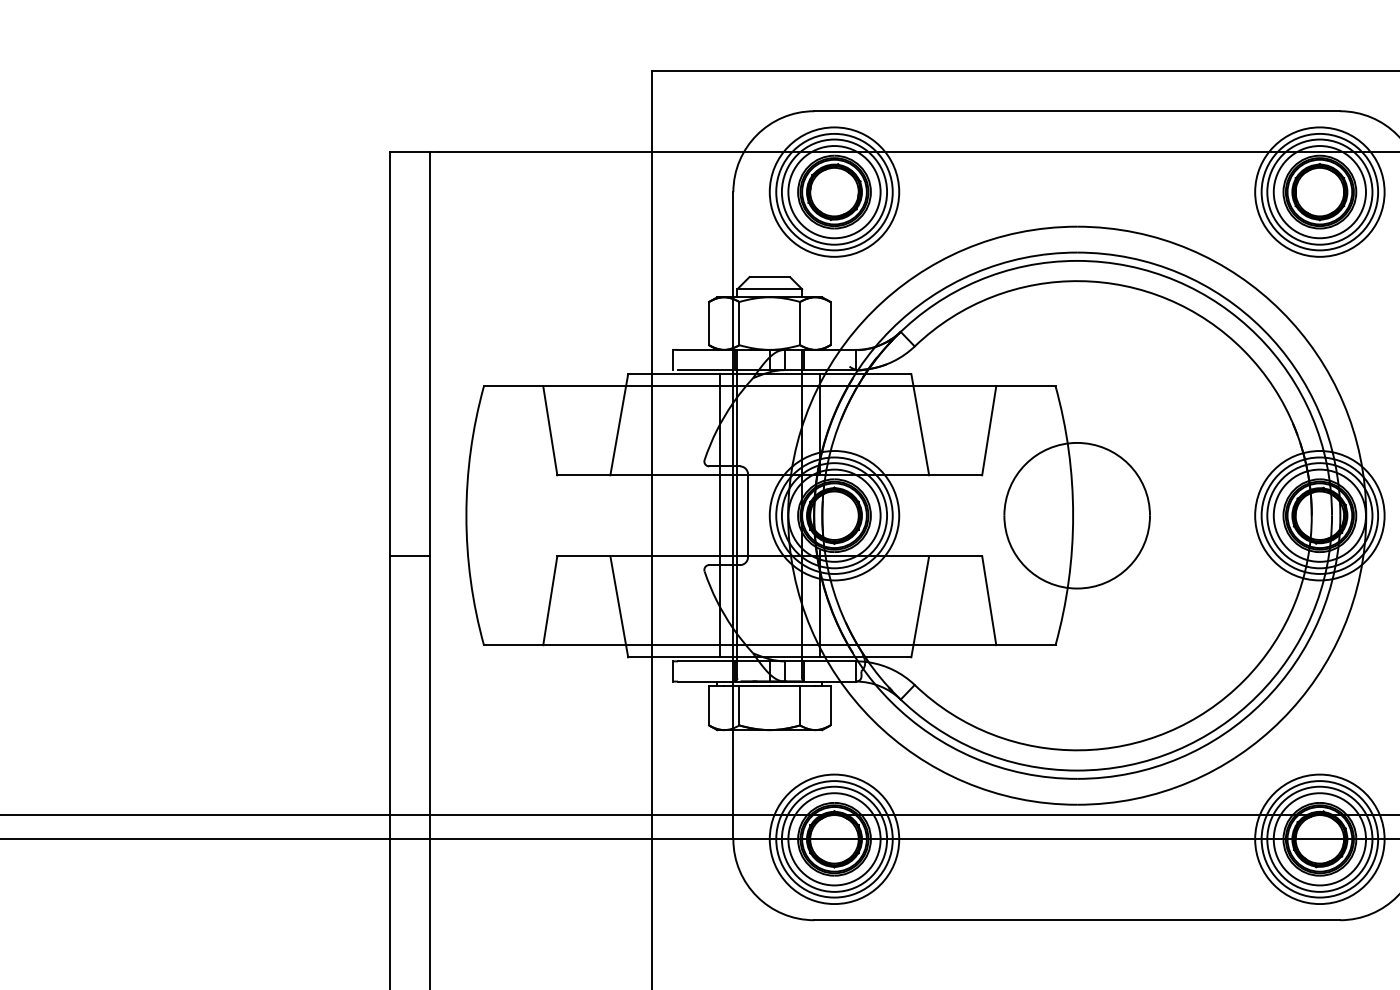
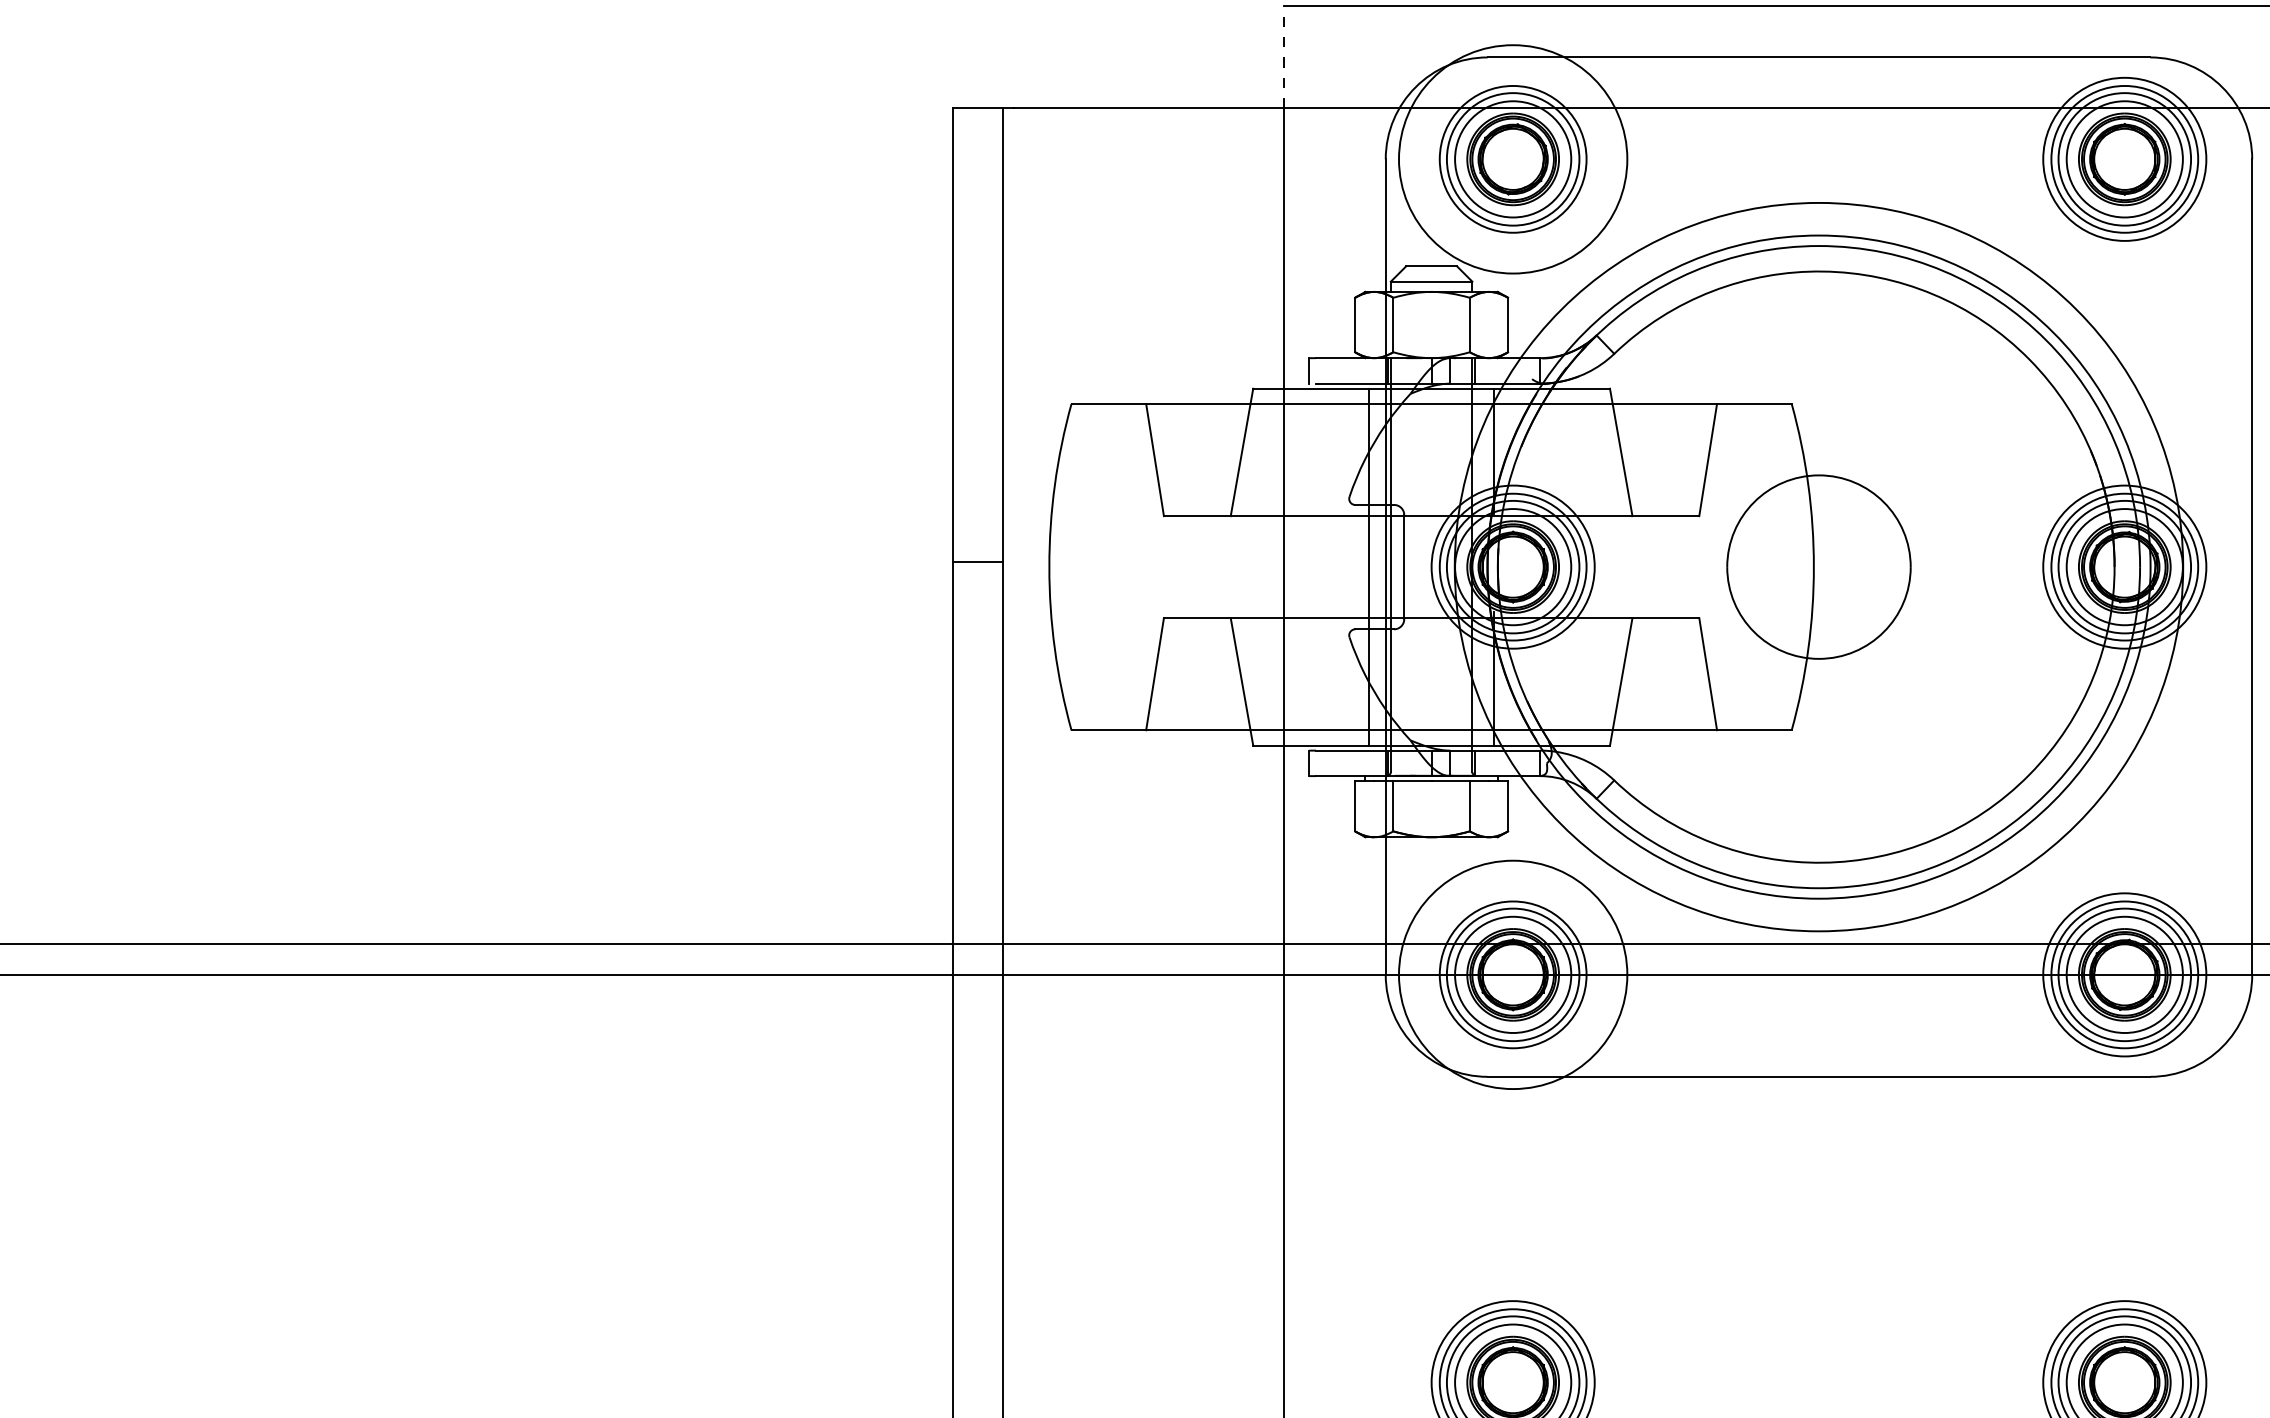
line: (652, 111) -> (1283, 57), solid -> dashed
circle: (833, 191) -> (1512, 158), size x1.4
line: (409, 556) -> (977, 562), moved
circle: (833, 839) -> (1512, 974), size x1.4

